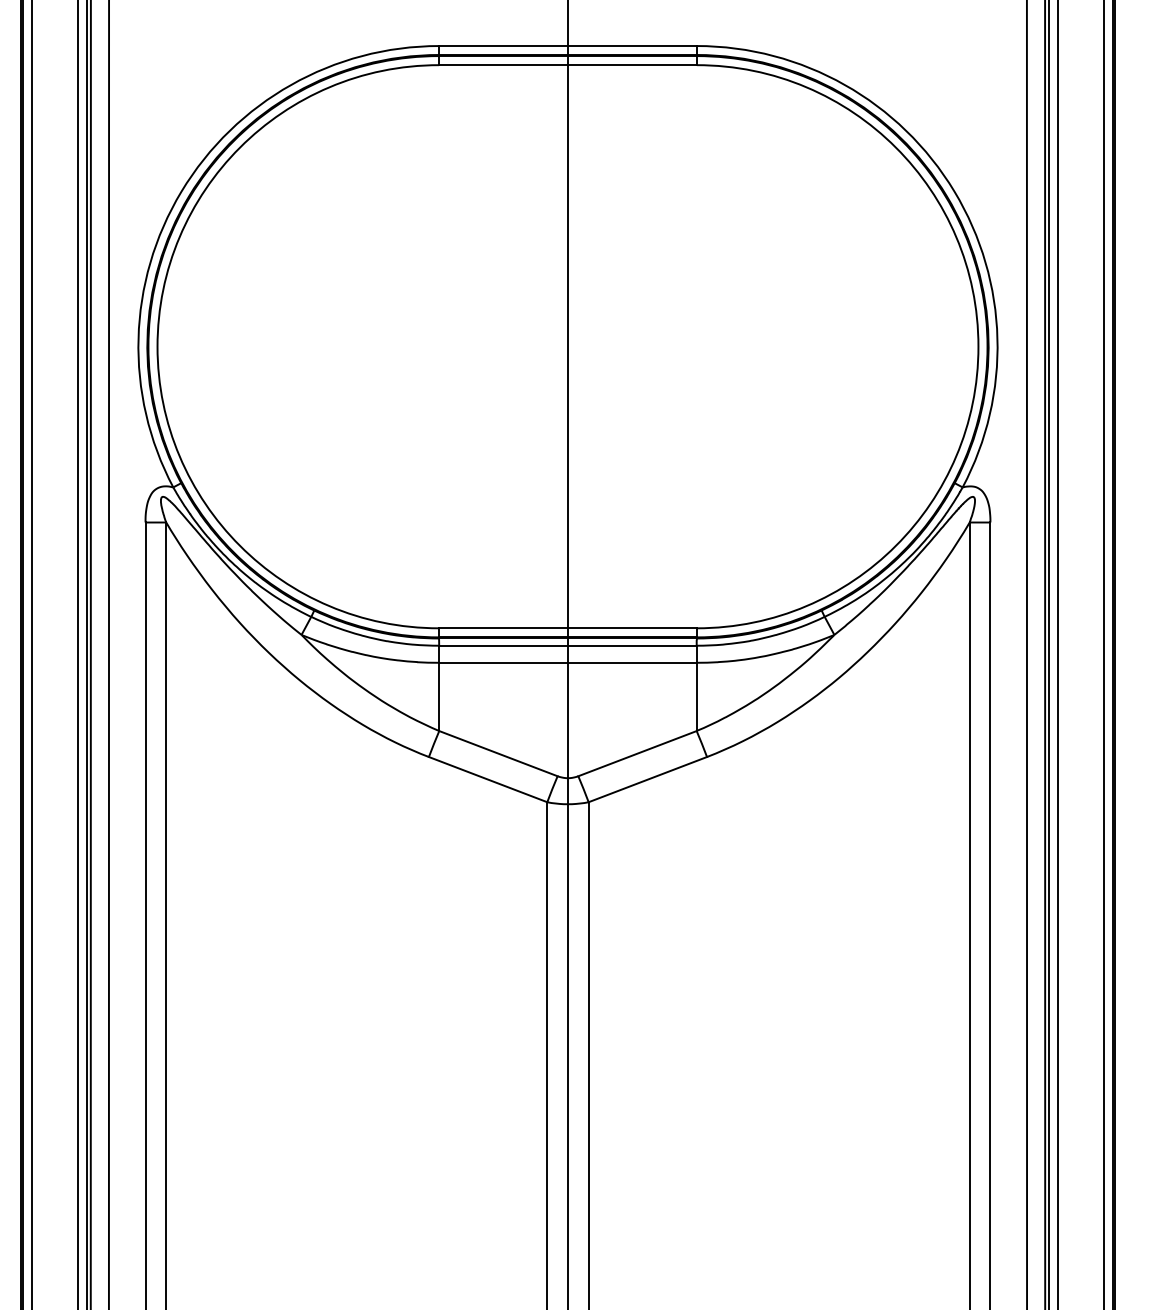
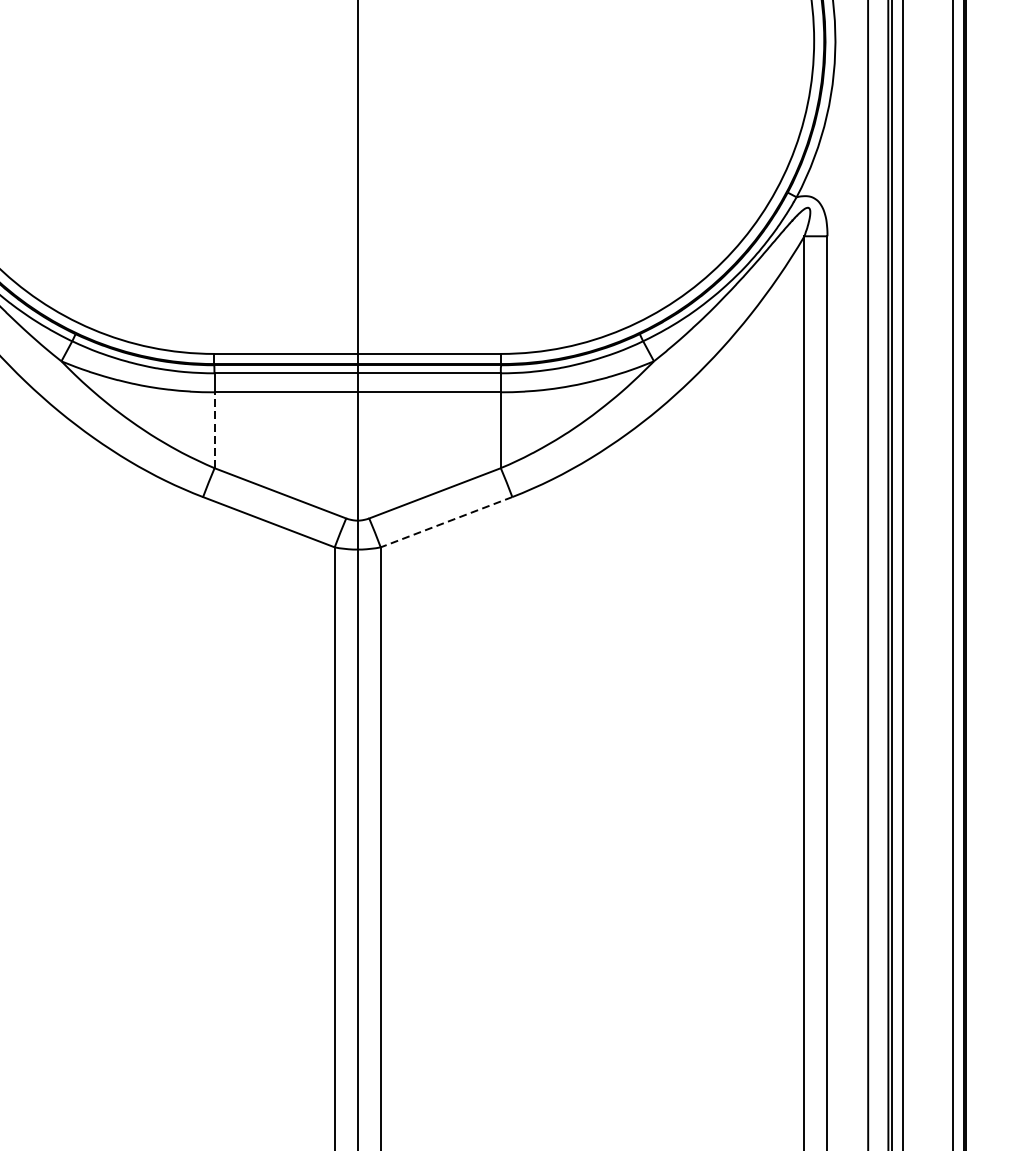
line: (439, 696) -> (214, 429), solid -> dashed
line: (647, 779) -> (446, 522), solid -> dashed

